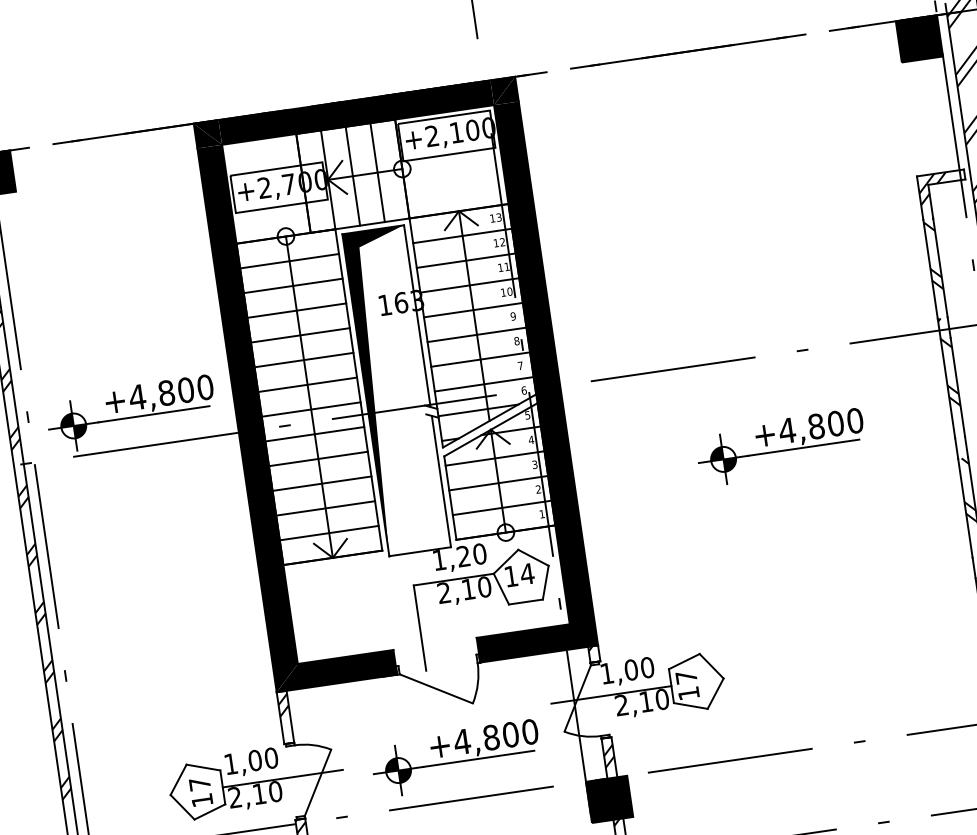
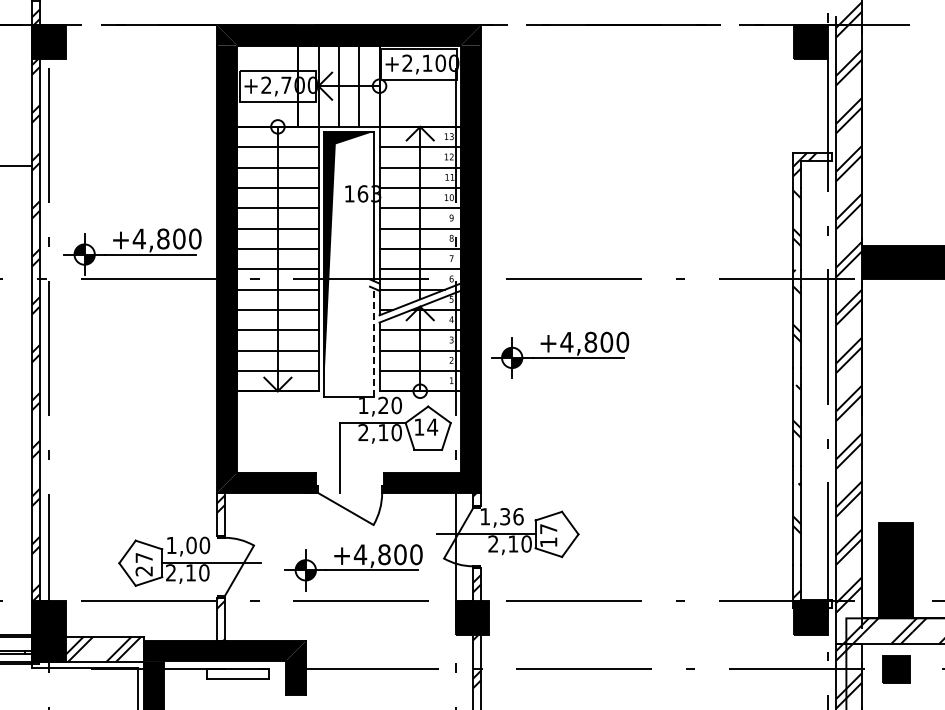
part: (781, 446) -> (560, 354), moved
line: (441, 481) -> (374, 342), solid -> dashed
text: (639, 668) -> (511, 516), 1,00 -> 1,36
text: (201, 800) -> (143, 571), 17 -> 27

